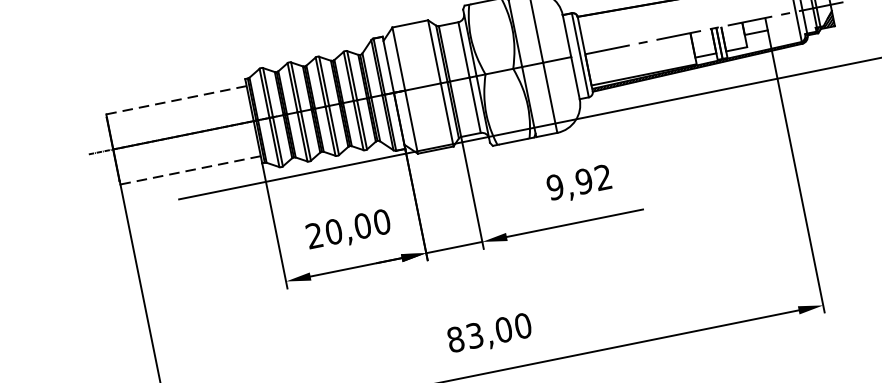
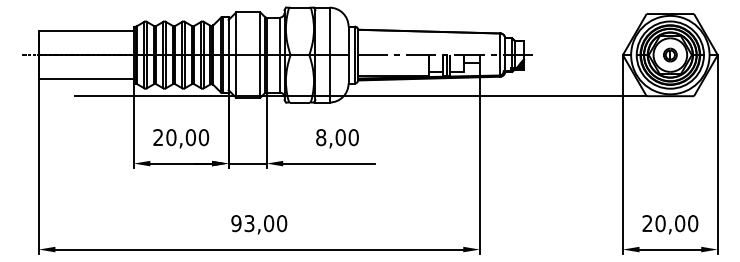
line: (176, 100) -> (86, 31), dashed -> solid
line: (190, 169) -> (86, 78), dashed -> solid
text: (579, 182) -> (337, 137), 9,92 -> 8,00
text: (455, 339) -> (236, 223), 83,00 -> 93,00

